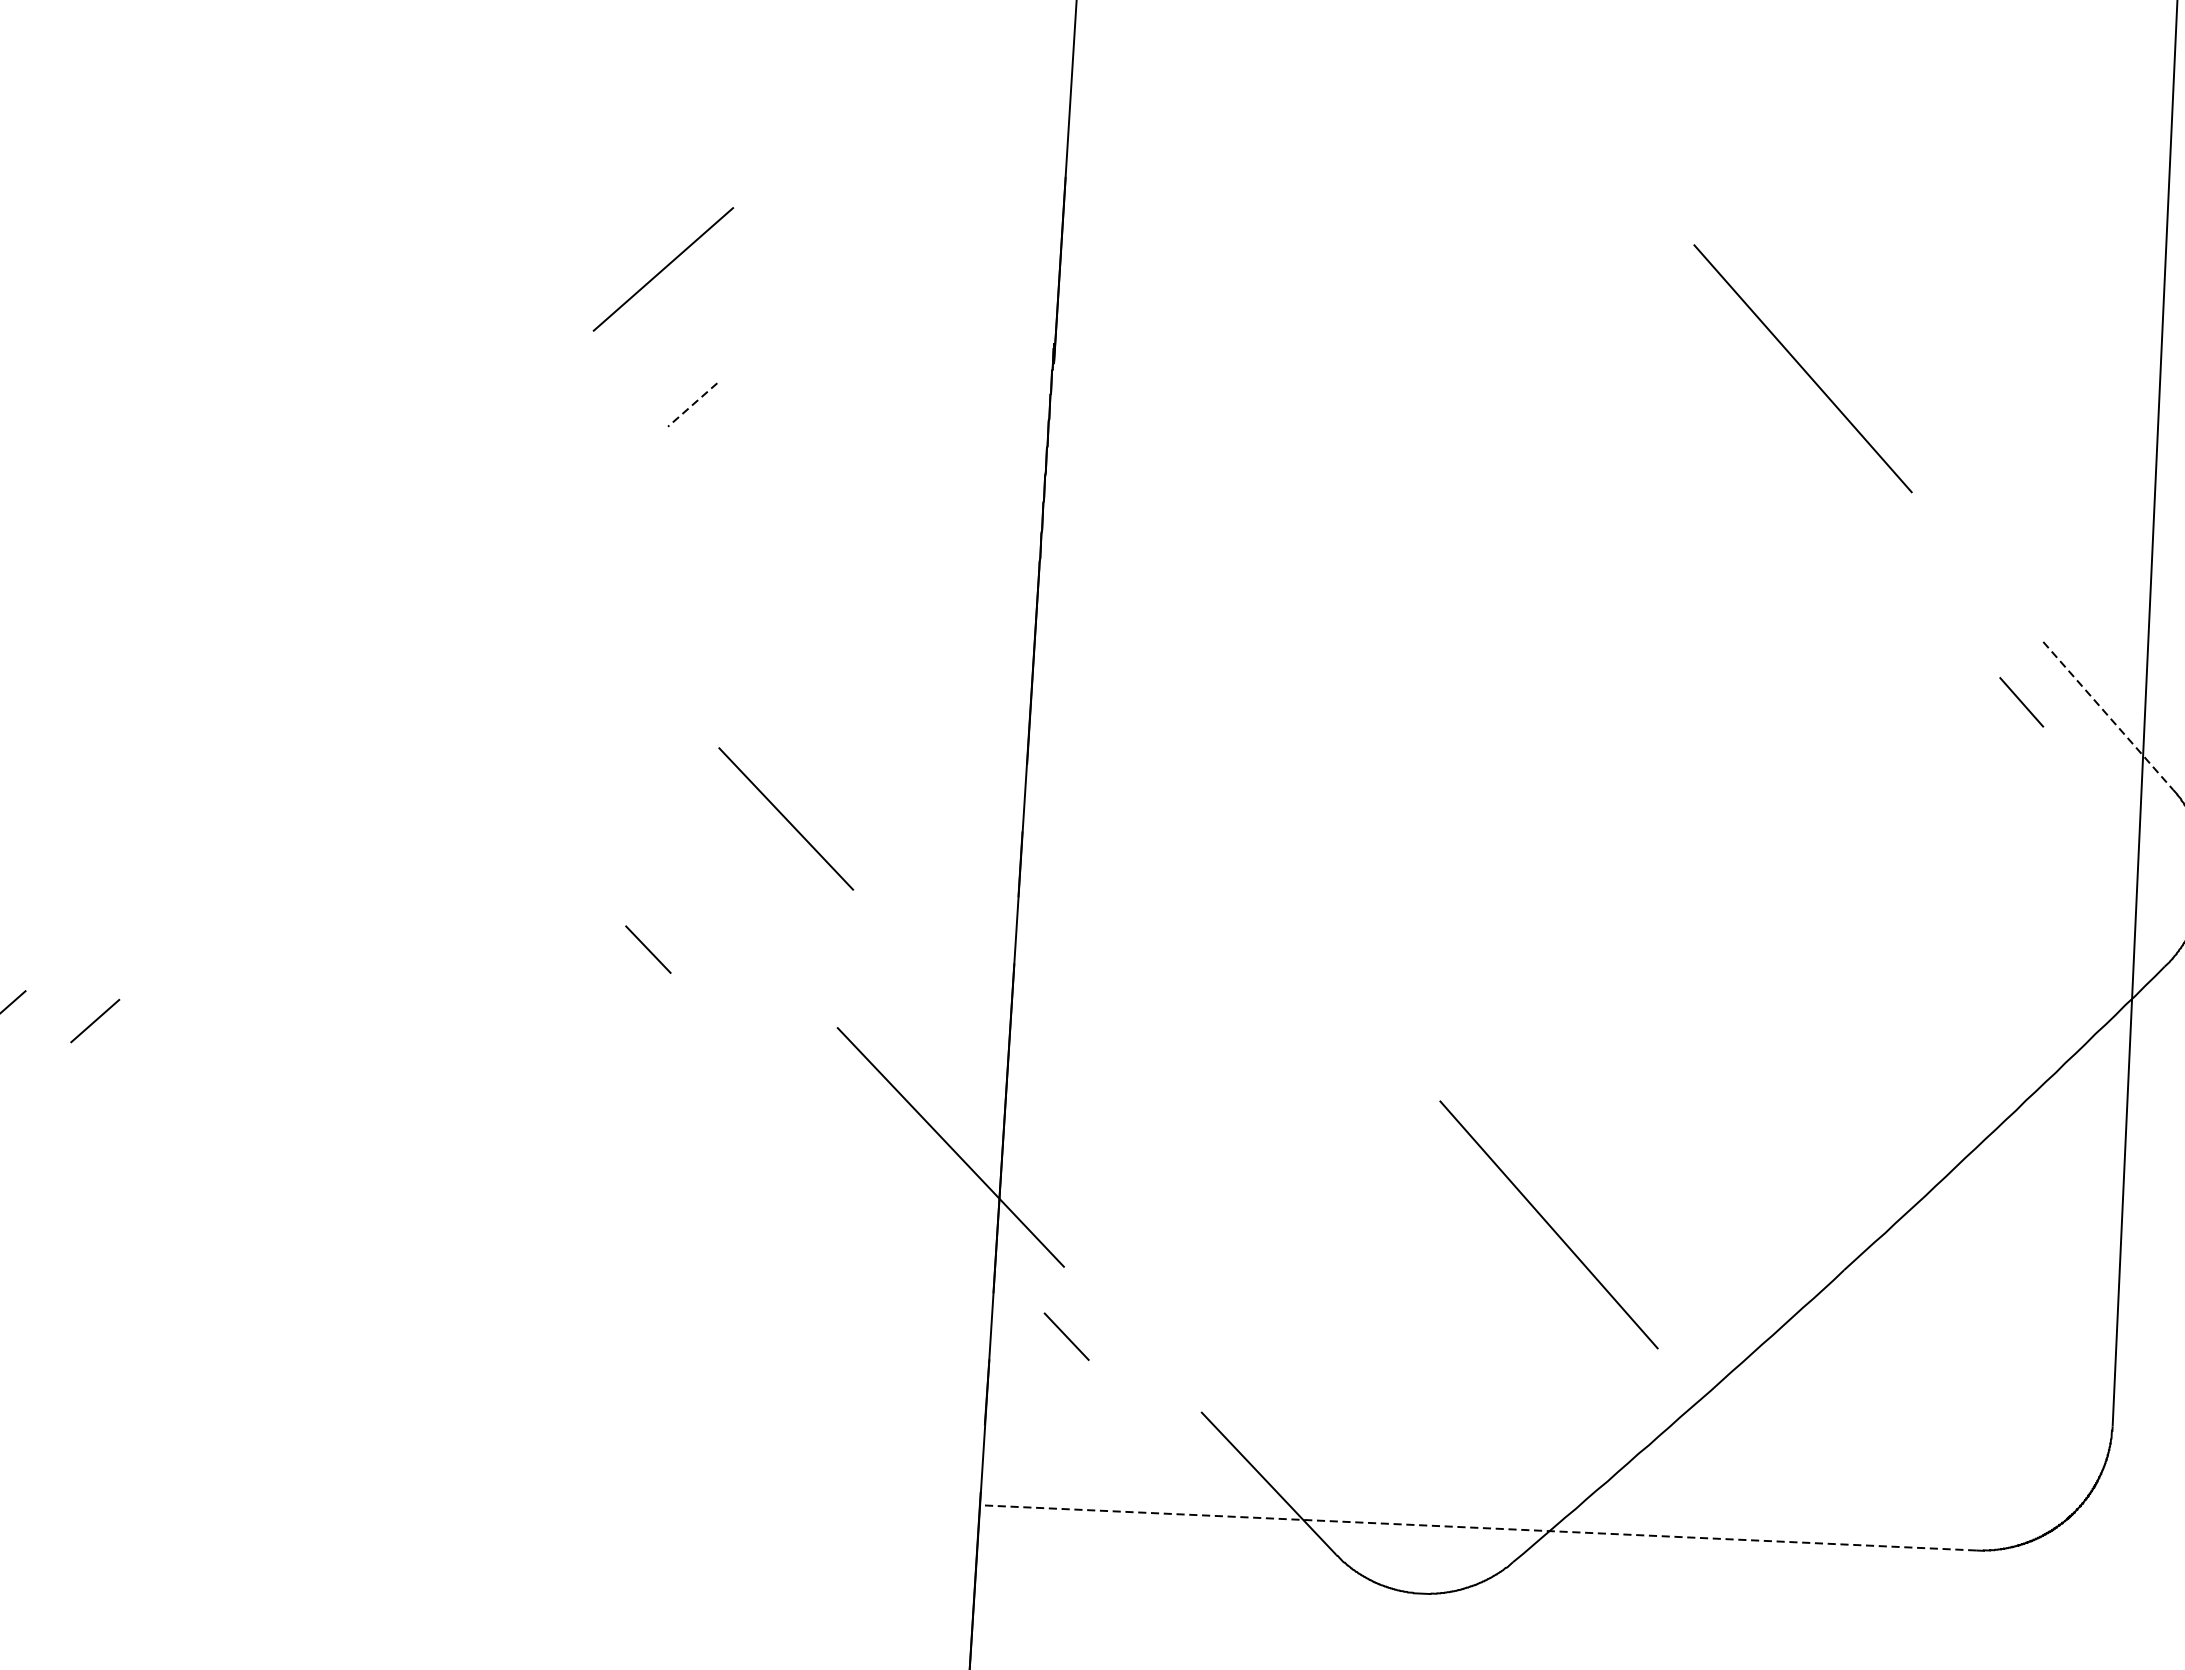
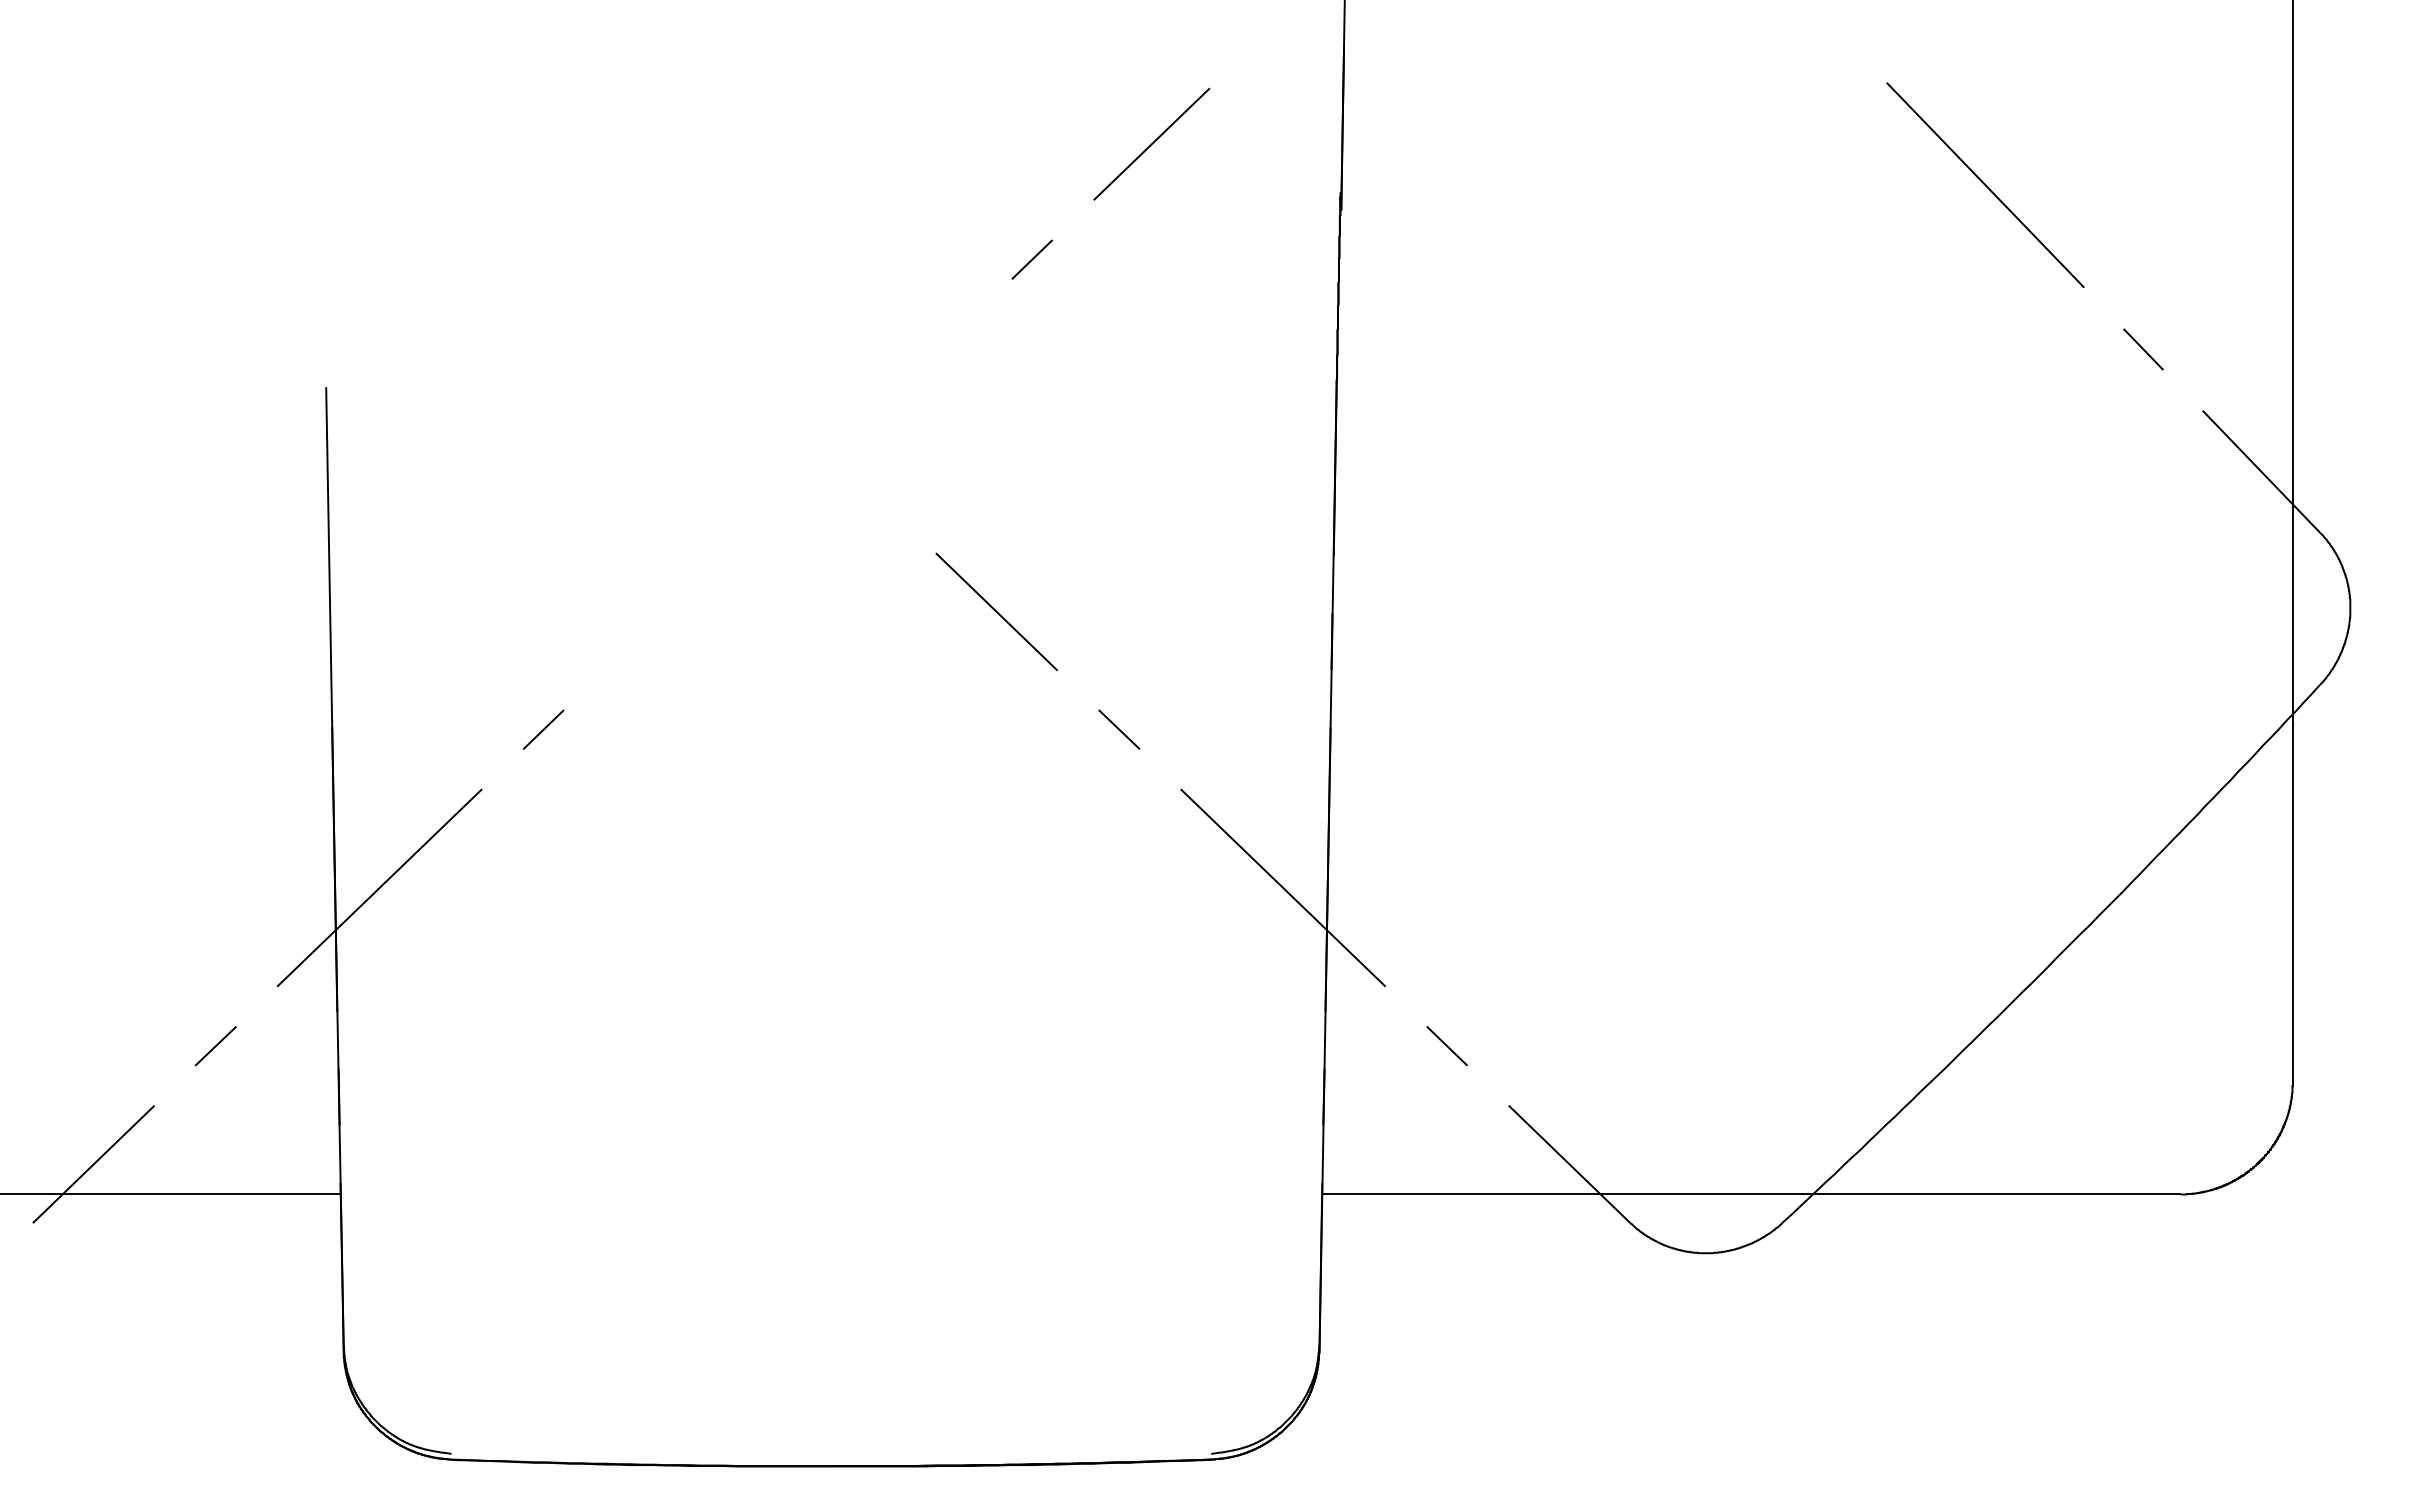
line: (663, 268) -> (1151, 143), moved
line: (691, 405) -> (1031, 260), dashed -> solid
line: (2021, 702) -> (2143, 349), moved
line: (2108, 715) -> (2261, 471), dashed -> solid
line: (785, 818) -> (996, 611), moved
line: (648, 949) -> (1119, 729), moved
line: (95, 1020) -> (543, 729), moved
line: (1549, 1225) -> (1800, 931), removed
line: (1065, 1337) -> (1446, 1046), moved
line: (1477, 1527) -> (1750, 1194), dashed -> solid

